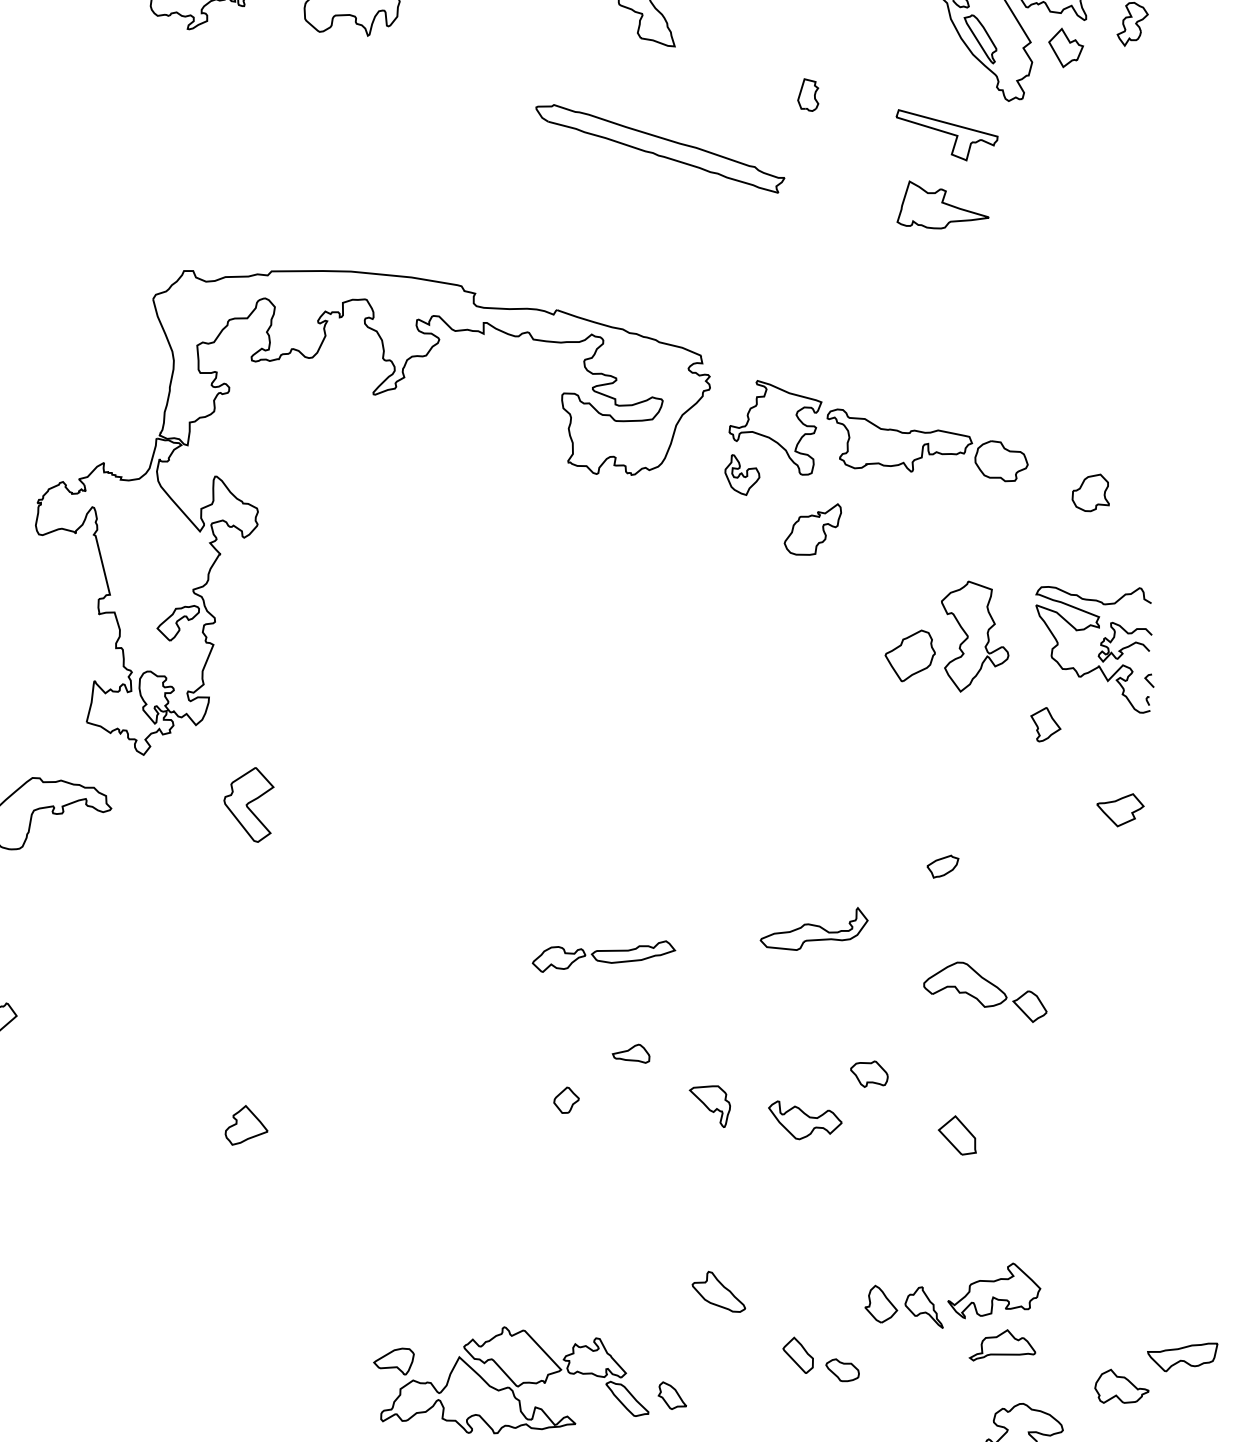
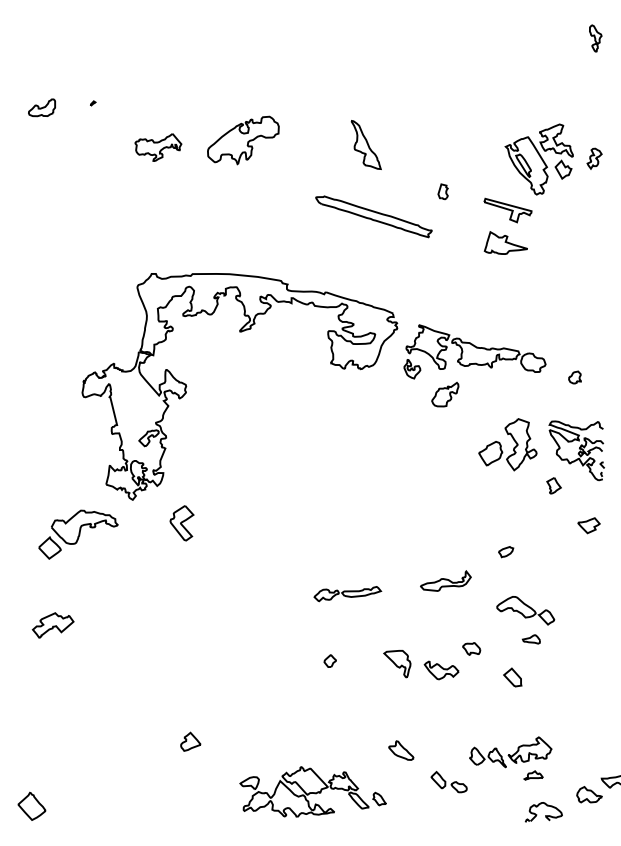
part: (1089, 492) -> (574, 377), size x0.7
part: (629, 1053) -> (530, 639), moved
part: (708, 1105) -> (396, 663), size x1.4
part: (245, 1124) -> (190, 741), moved
part: (1001, 1345) -> (533, 775), size x0.6

